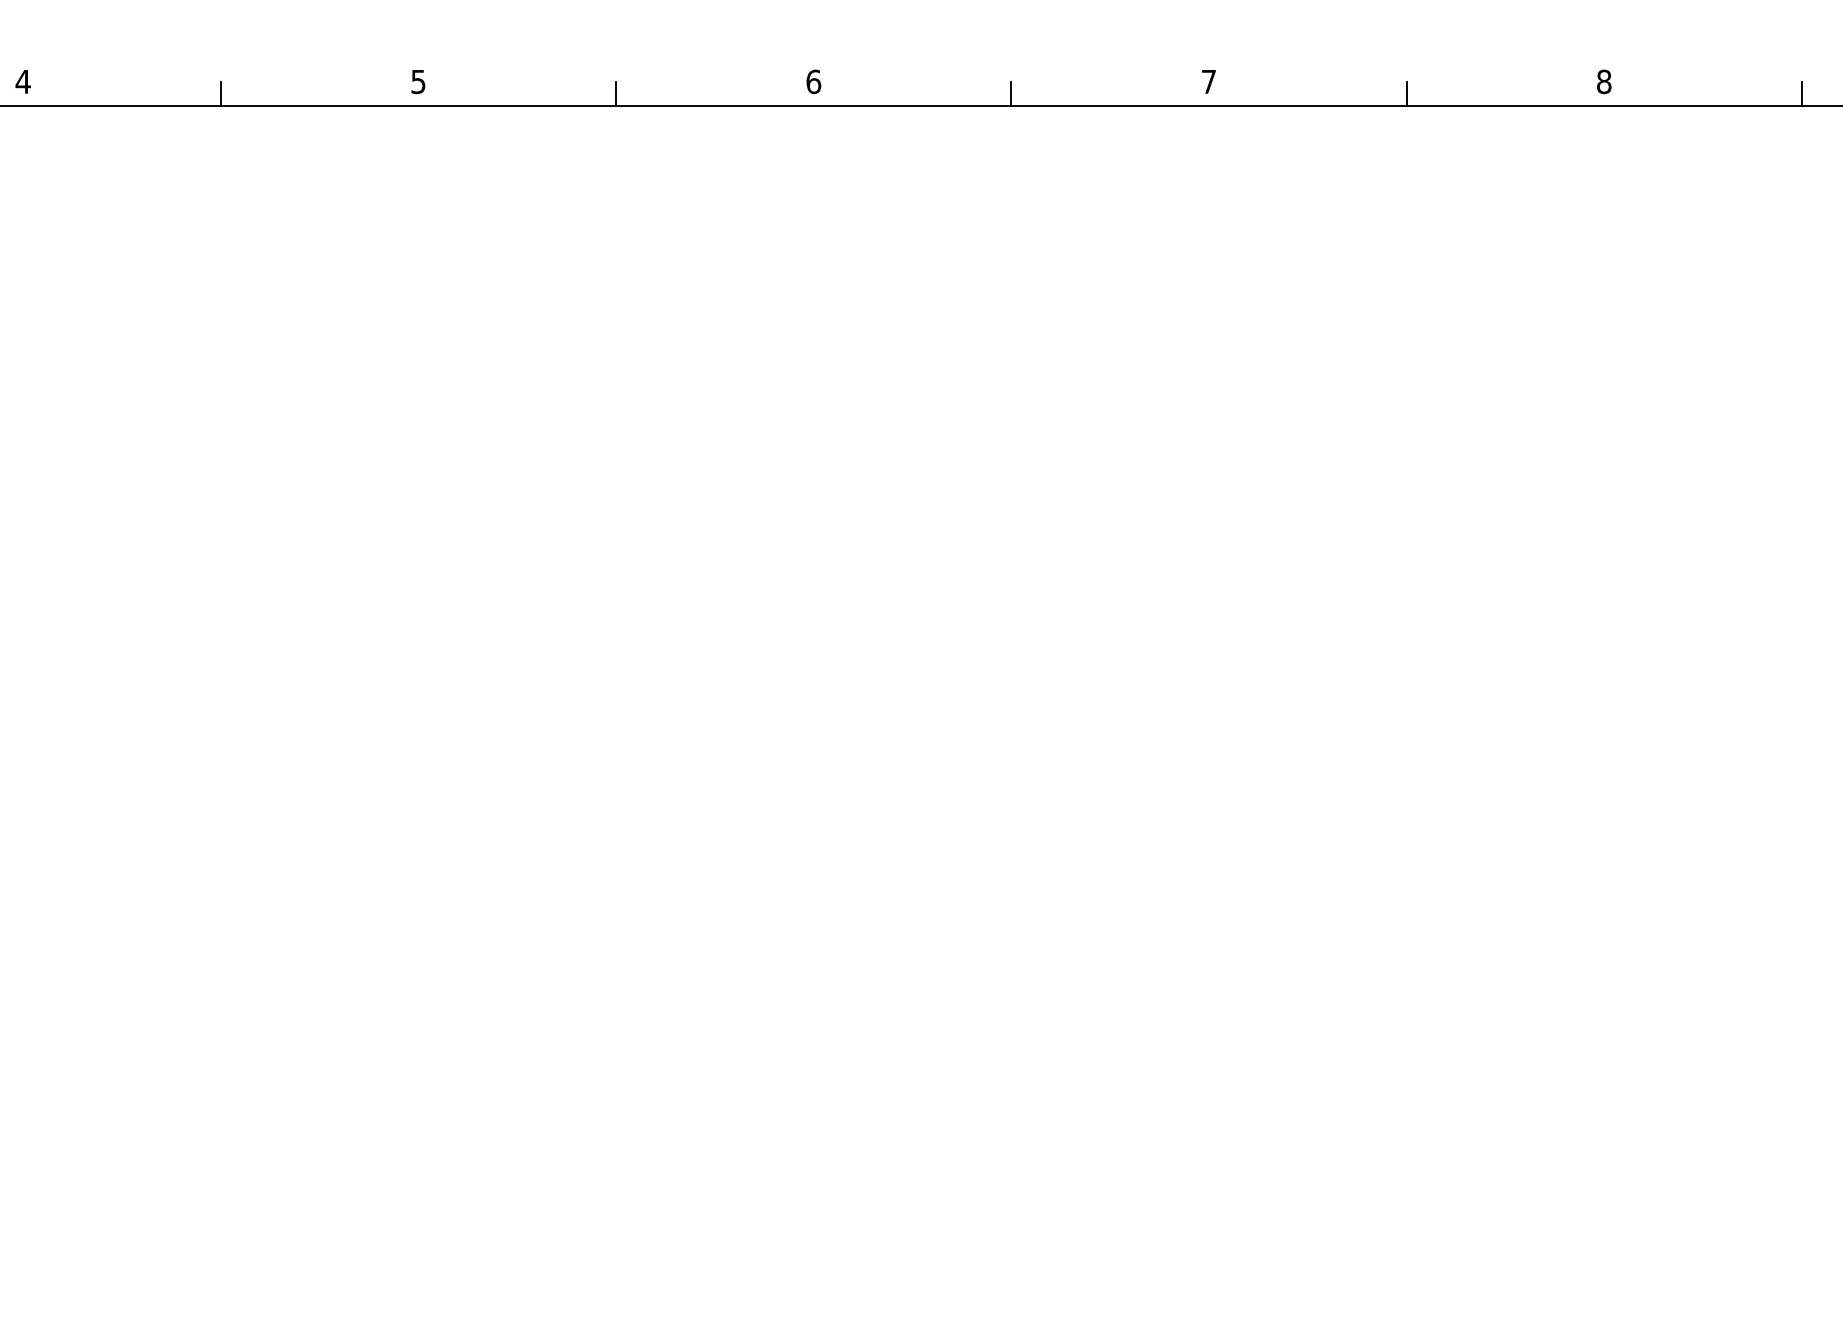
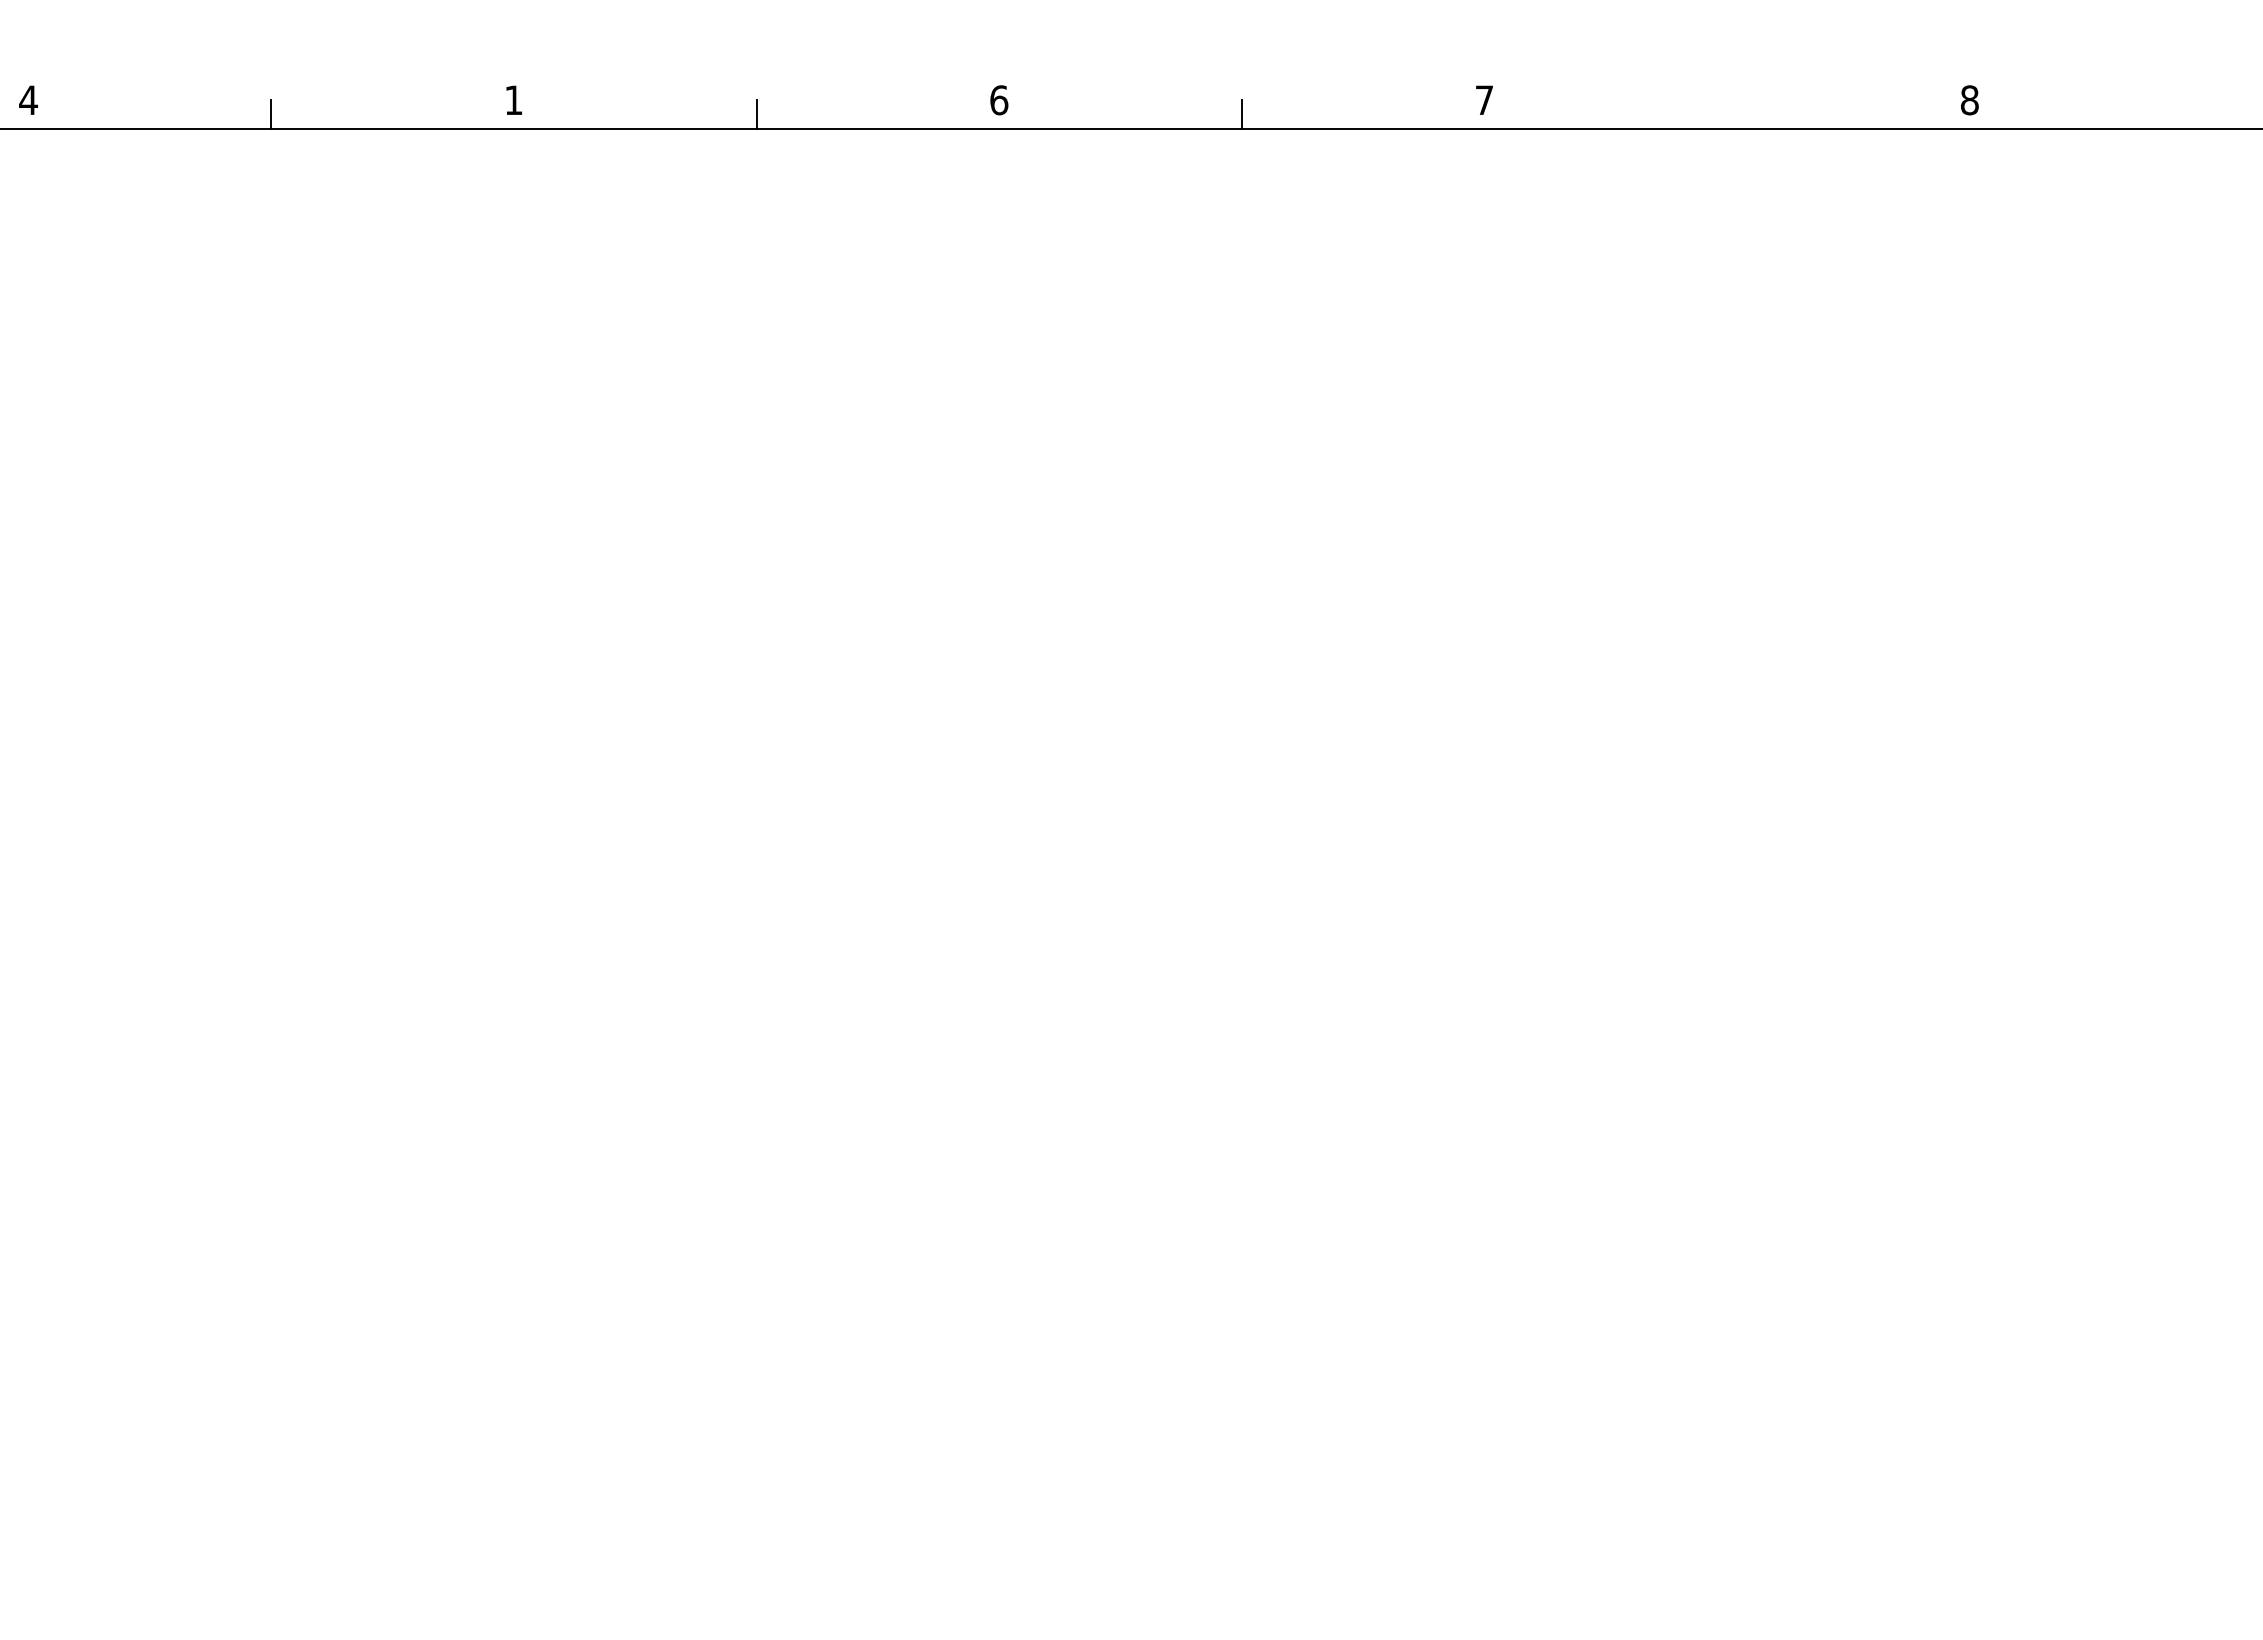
text: (418, 82) -> (513, 100), 5 -> 1
line: (1406, 93) -> (1727, 114), removed
line: (1801, 93) -> (2212, 114), removed

